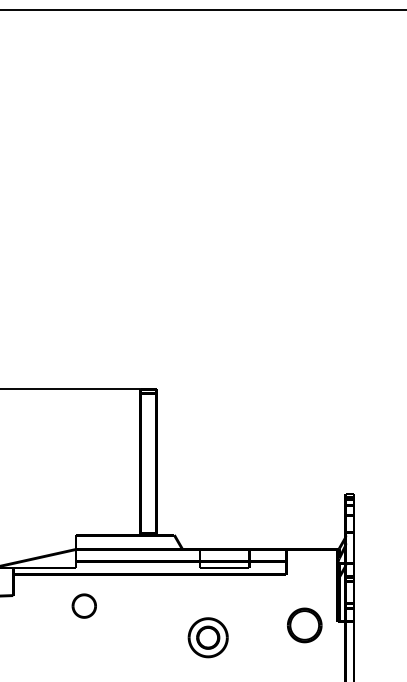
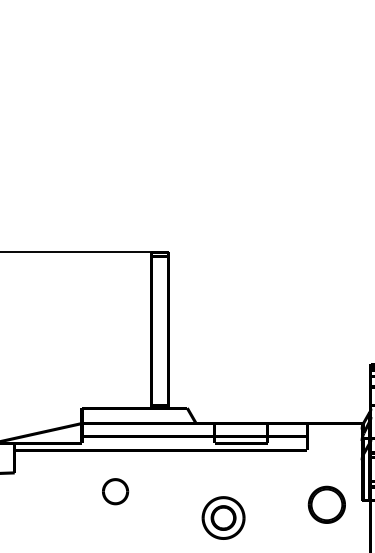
part: (83, 605) -> (114, 491), moved

